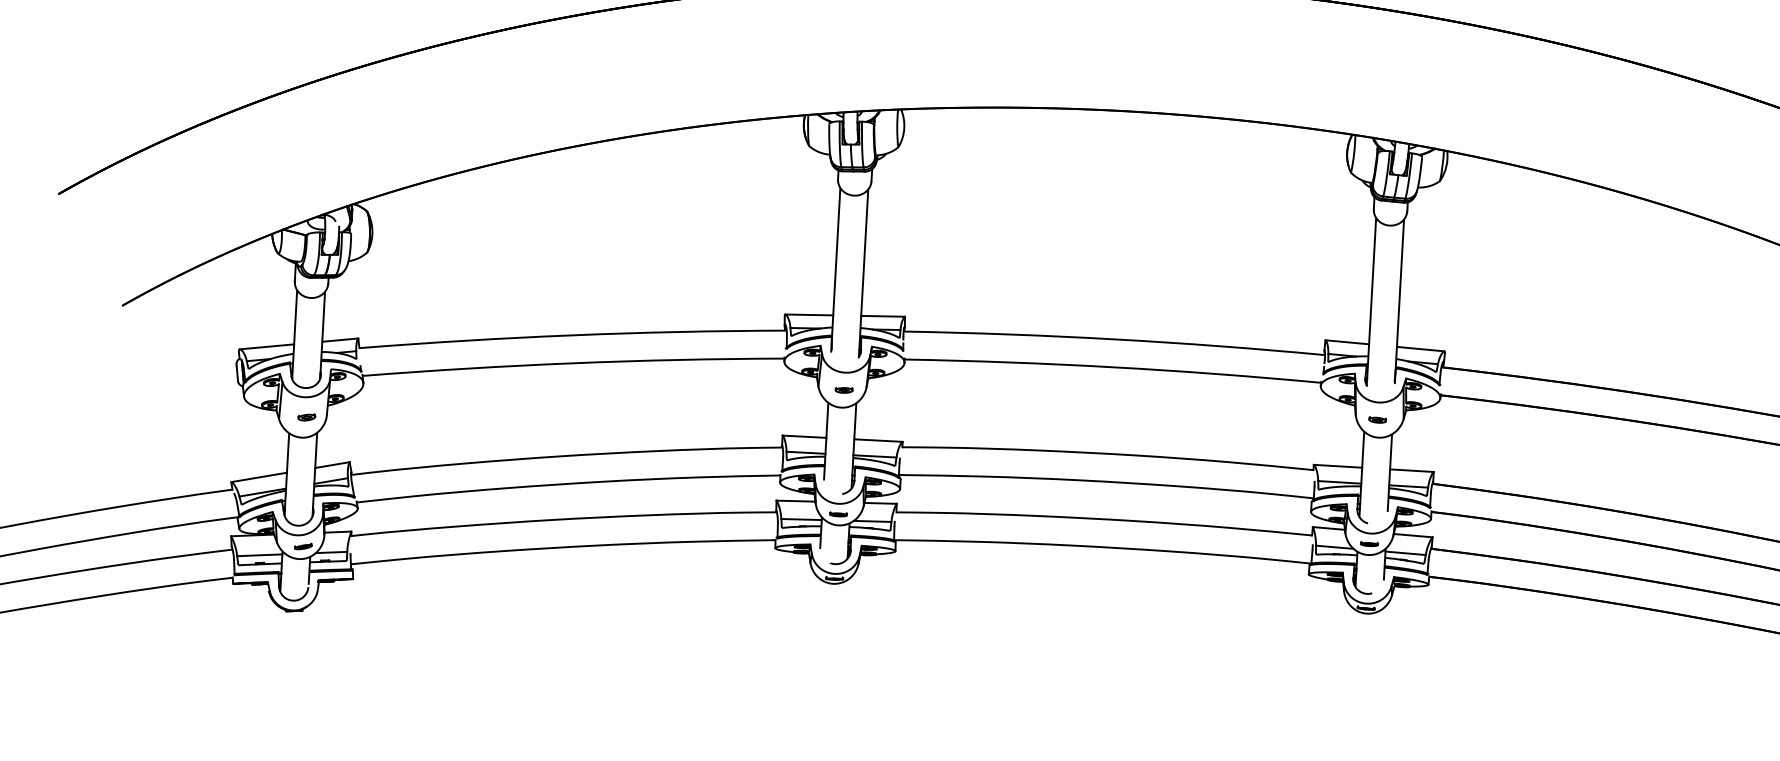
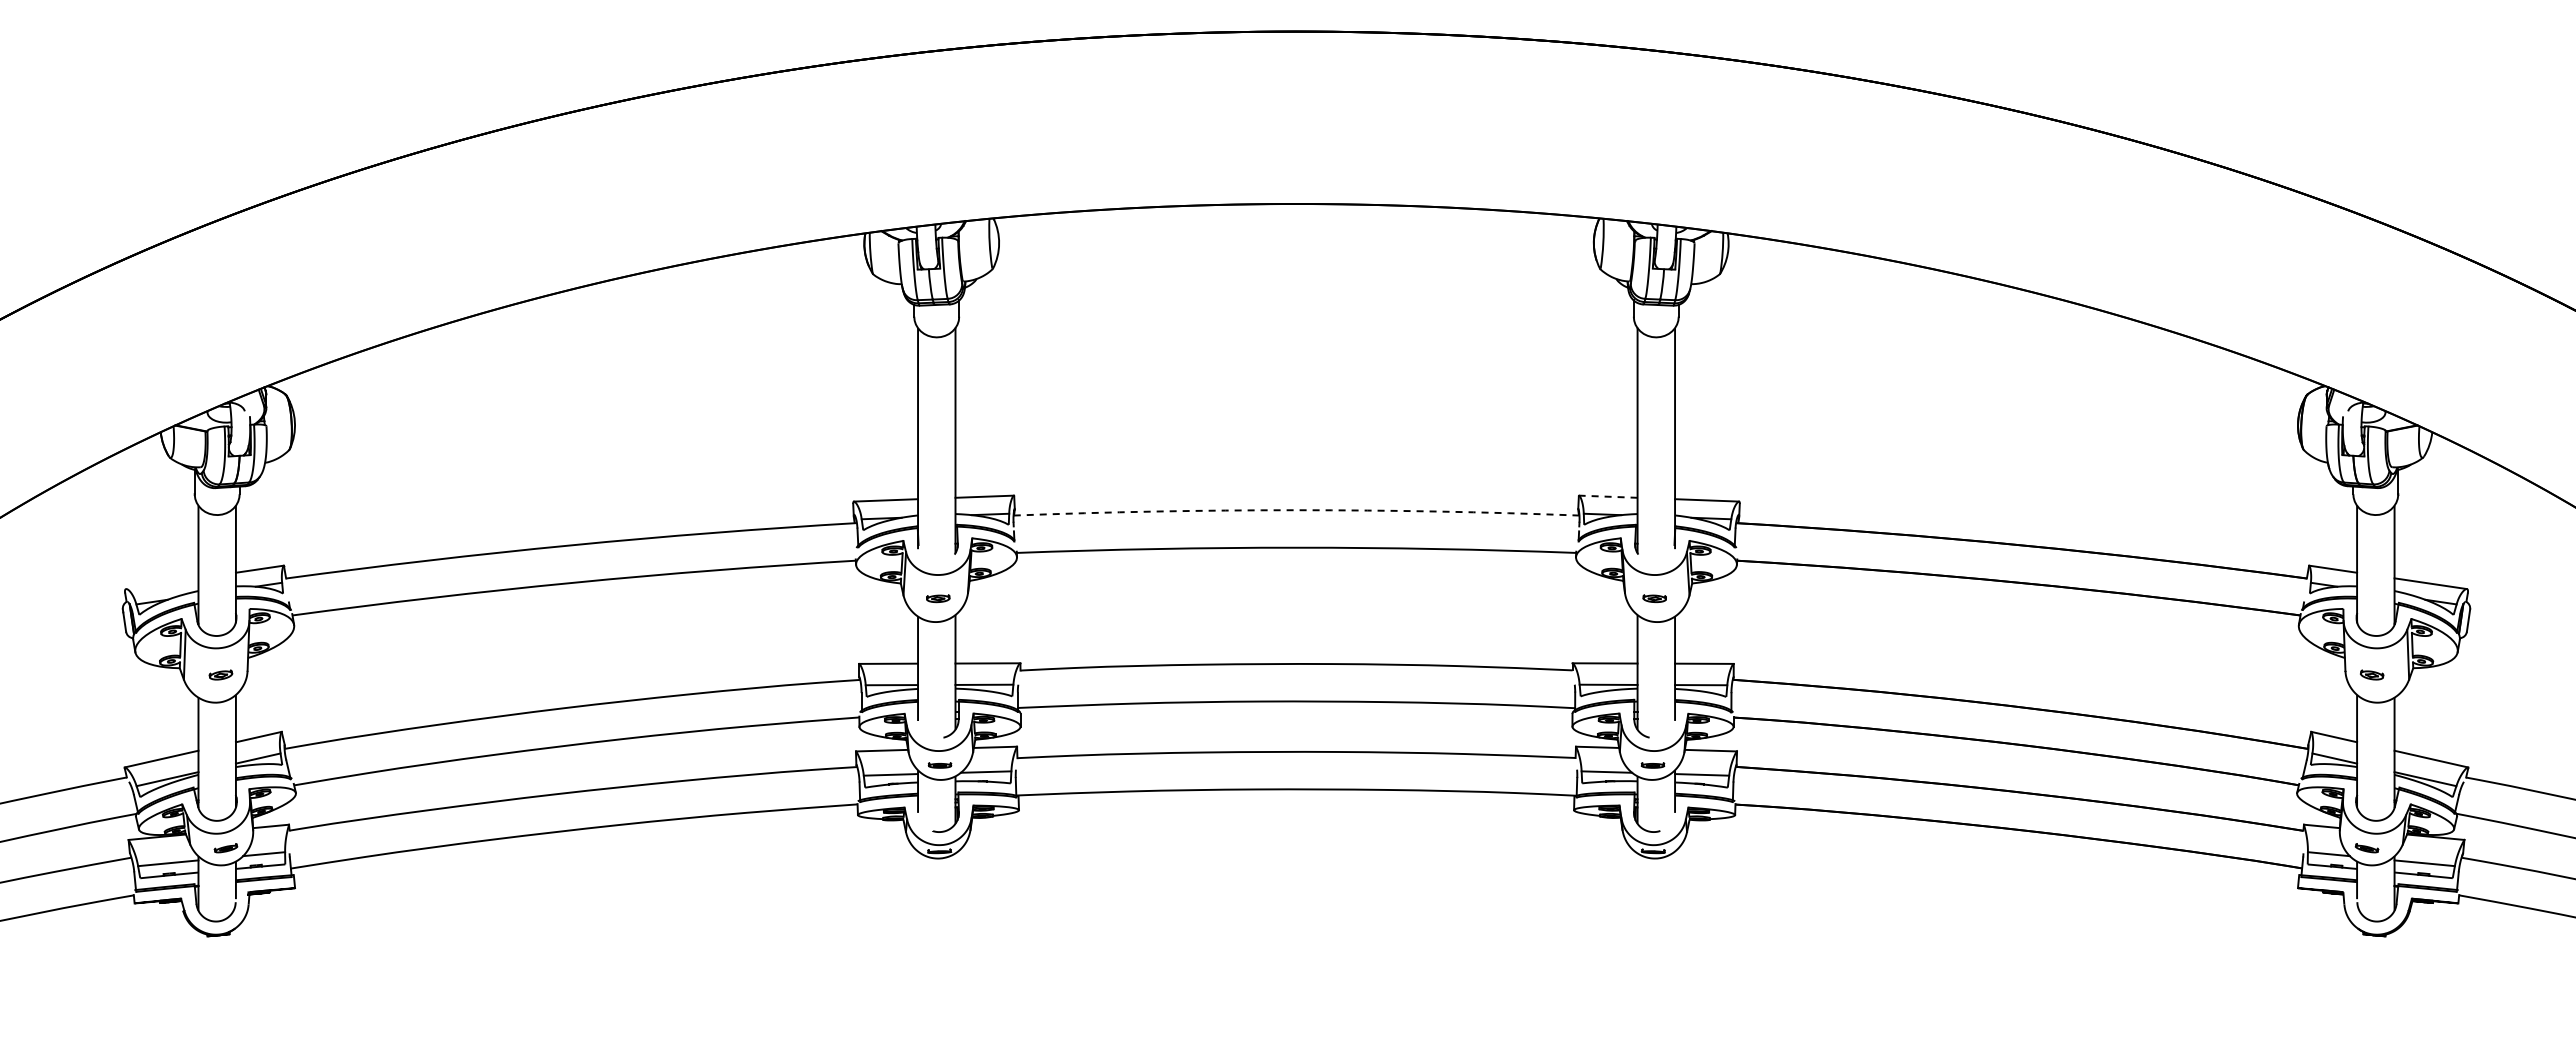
arc: (1114, 339) -> (1296, 510), solid -> dashed
line: (1346, 342) -> (1607, 496), solid -> dashed
line: (267, 346) -> (162, 583), removed

